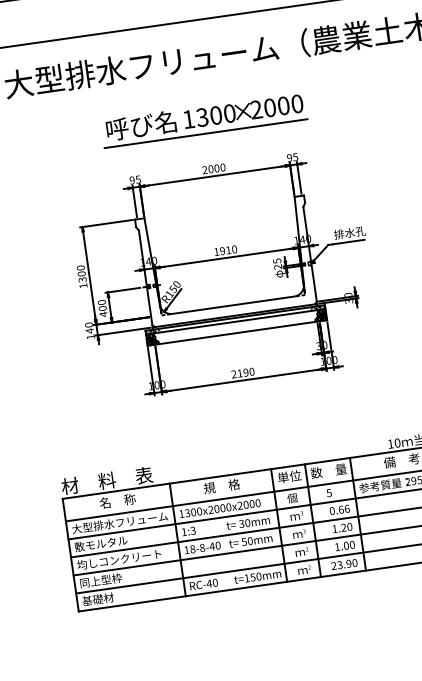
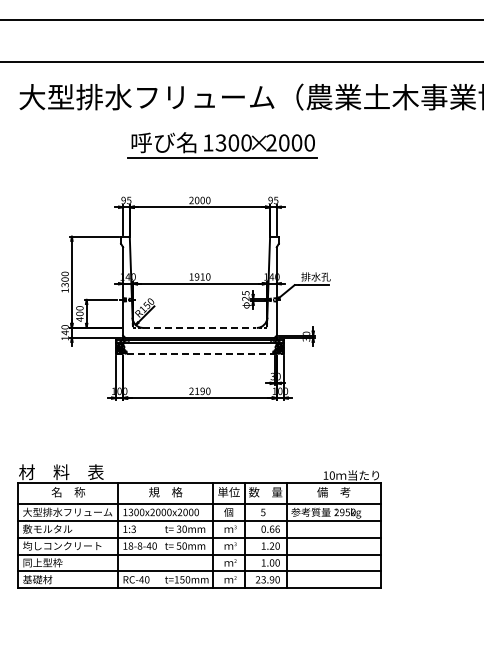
part: (204, 119) -> (222, 145), moved
line: (233, 304) -> (200, 327), solid -> dashed
line: (236, 332) -> (199, 353), solid -> dashed

